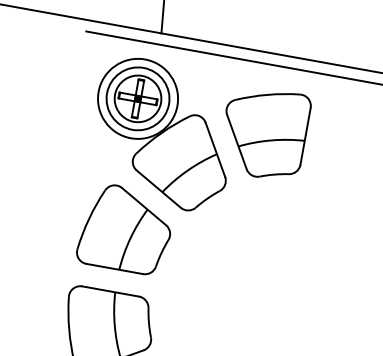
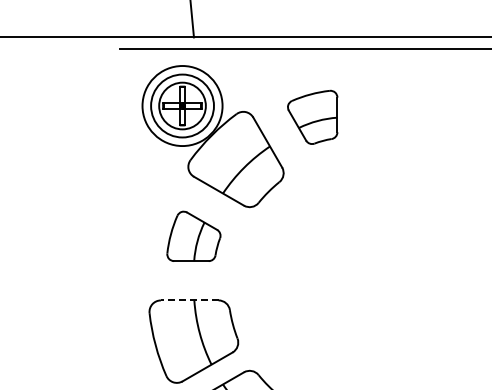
part: (263, 133) -> (312, 117), size x0.6
part: (125, 229) -> (193, 236), size x0.6
line: (110, 291) -> (189, 300), solid -> dashed

